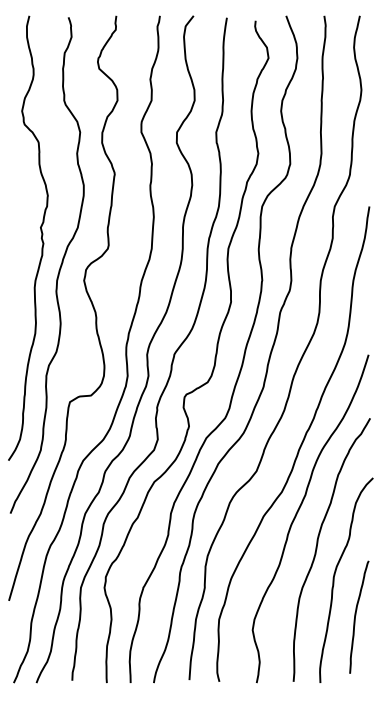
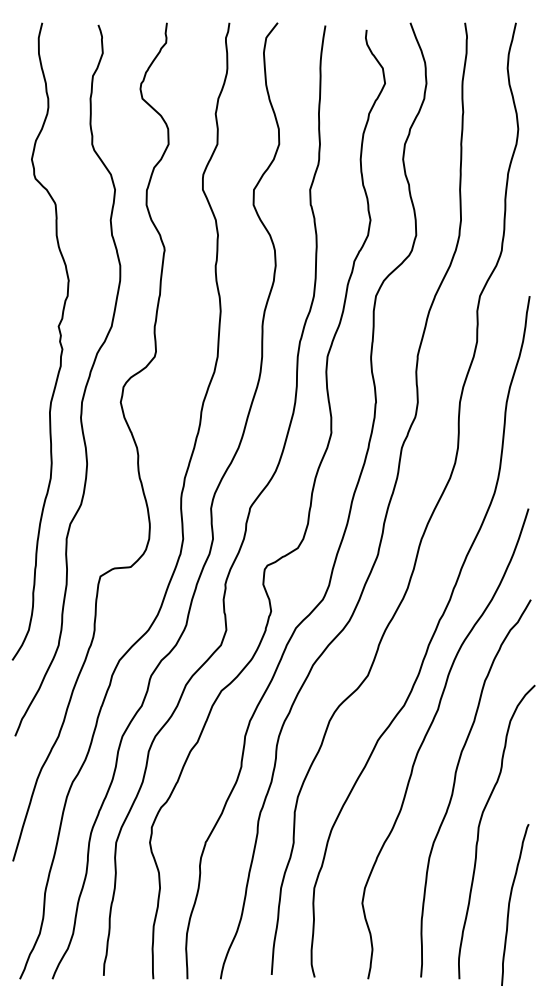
curve: (356, 615) -> (511, 902), moved

